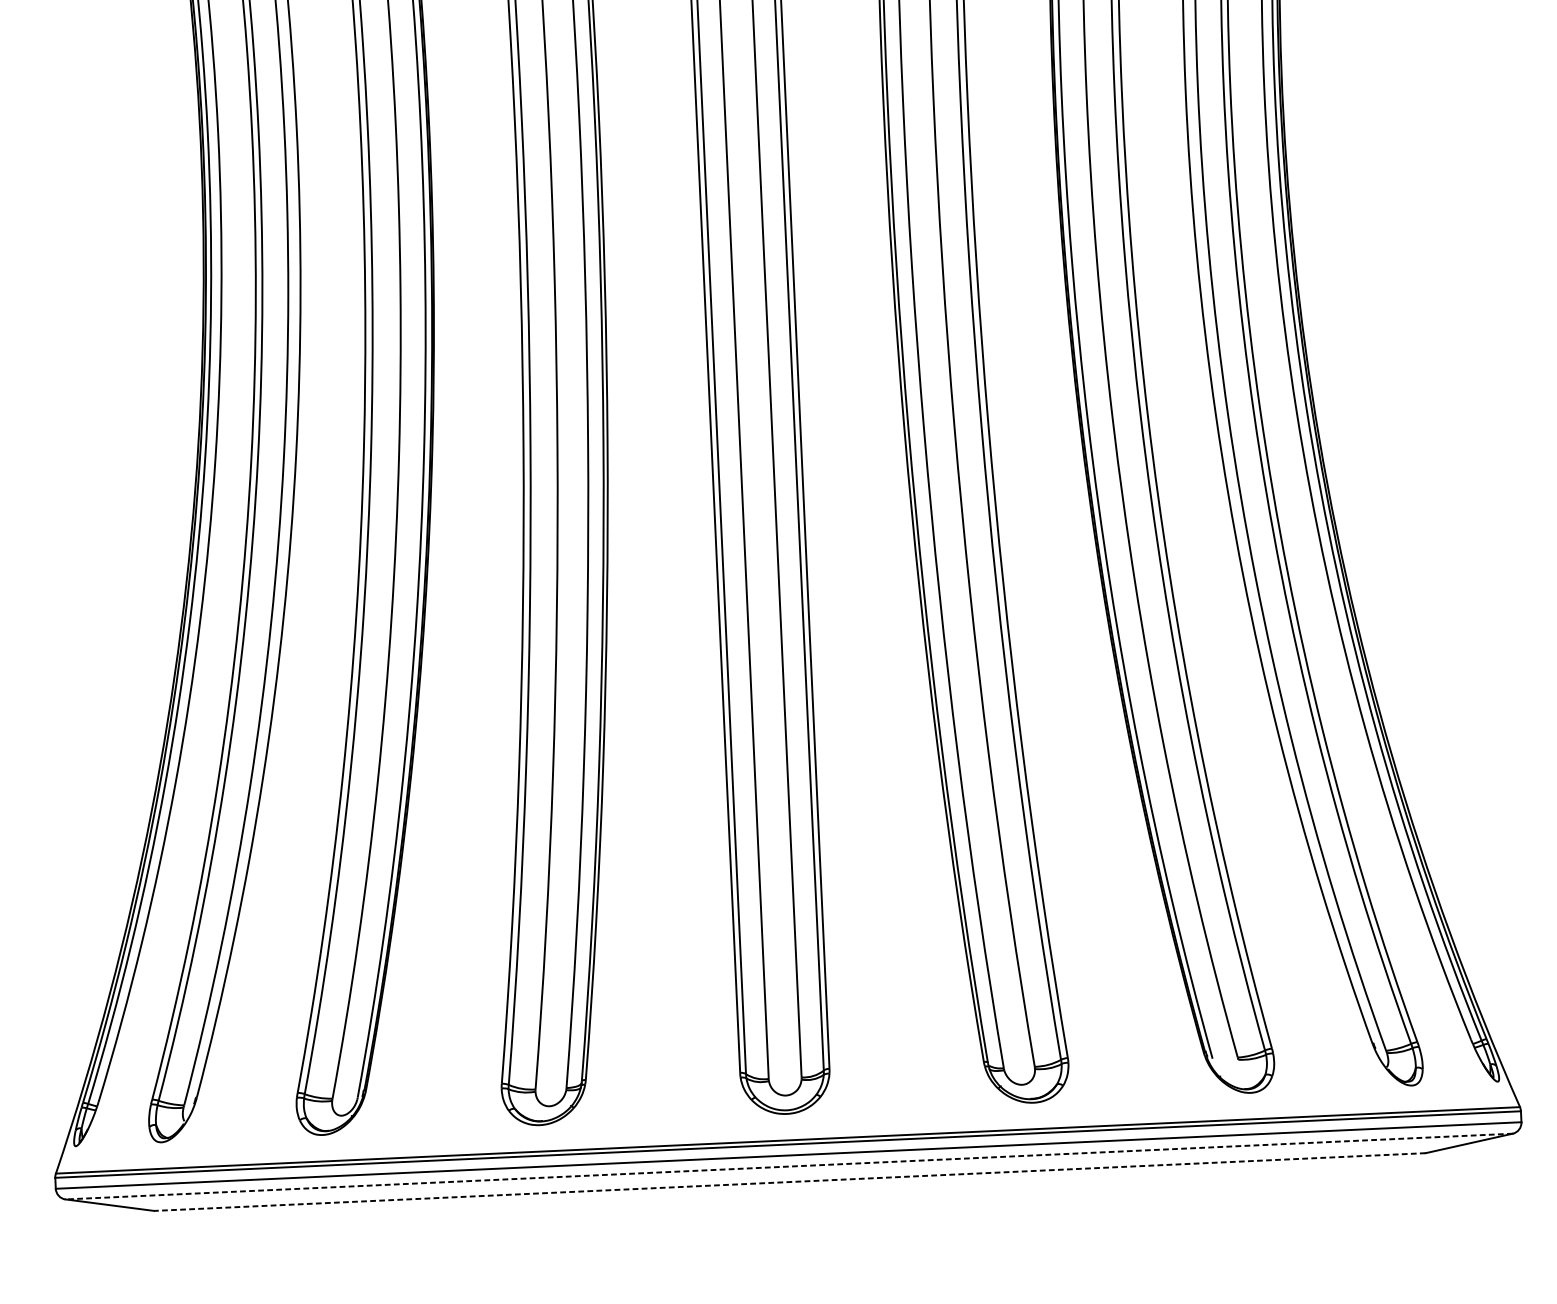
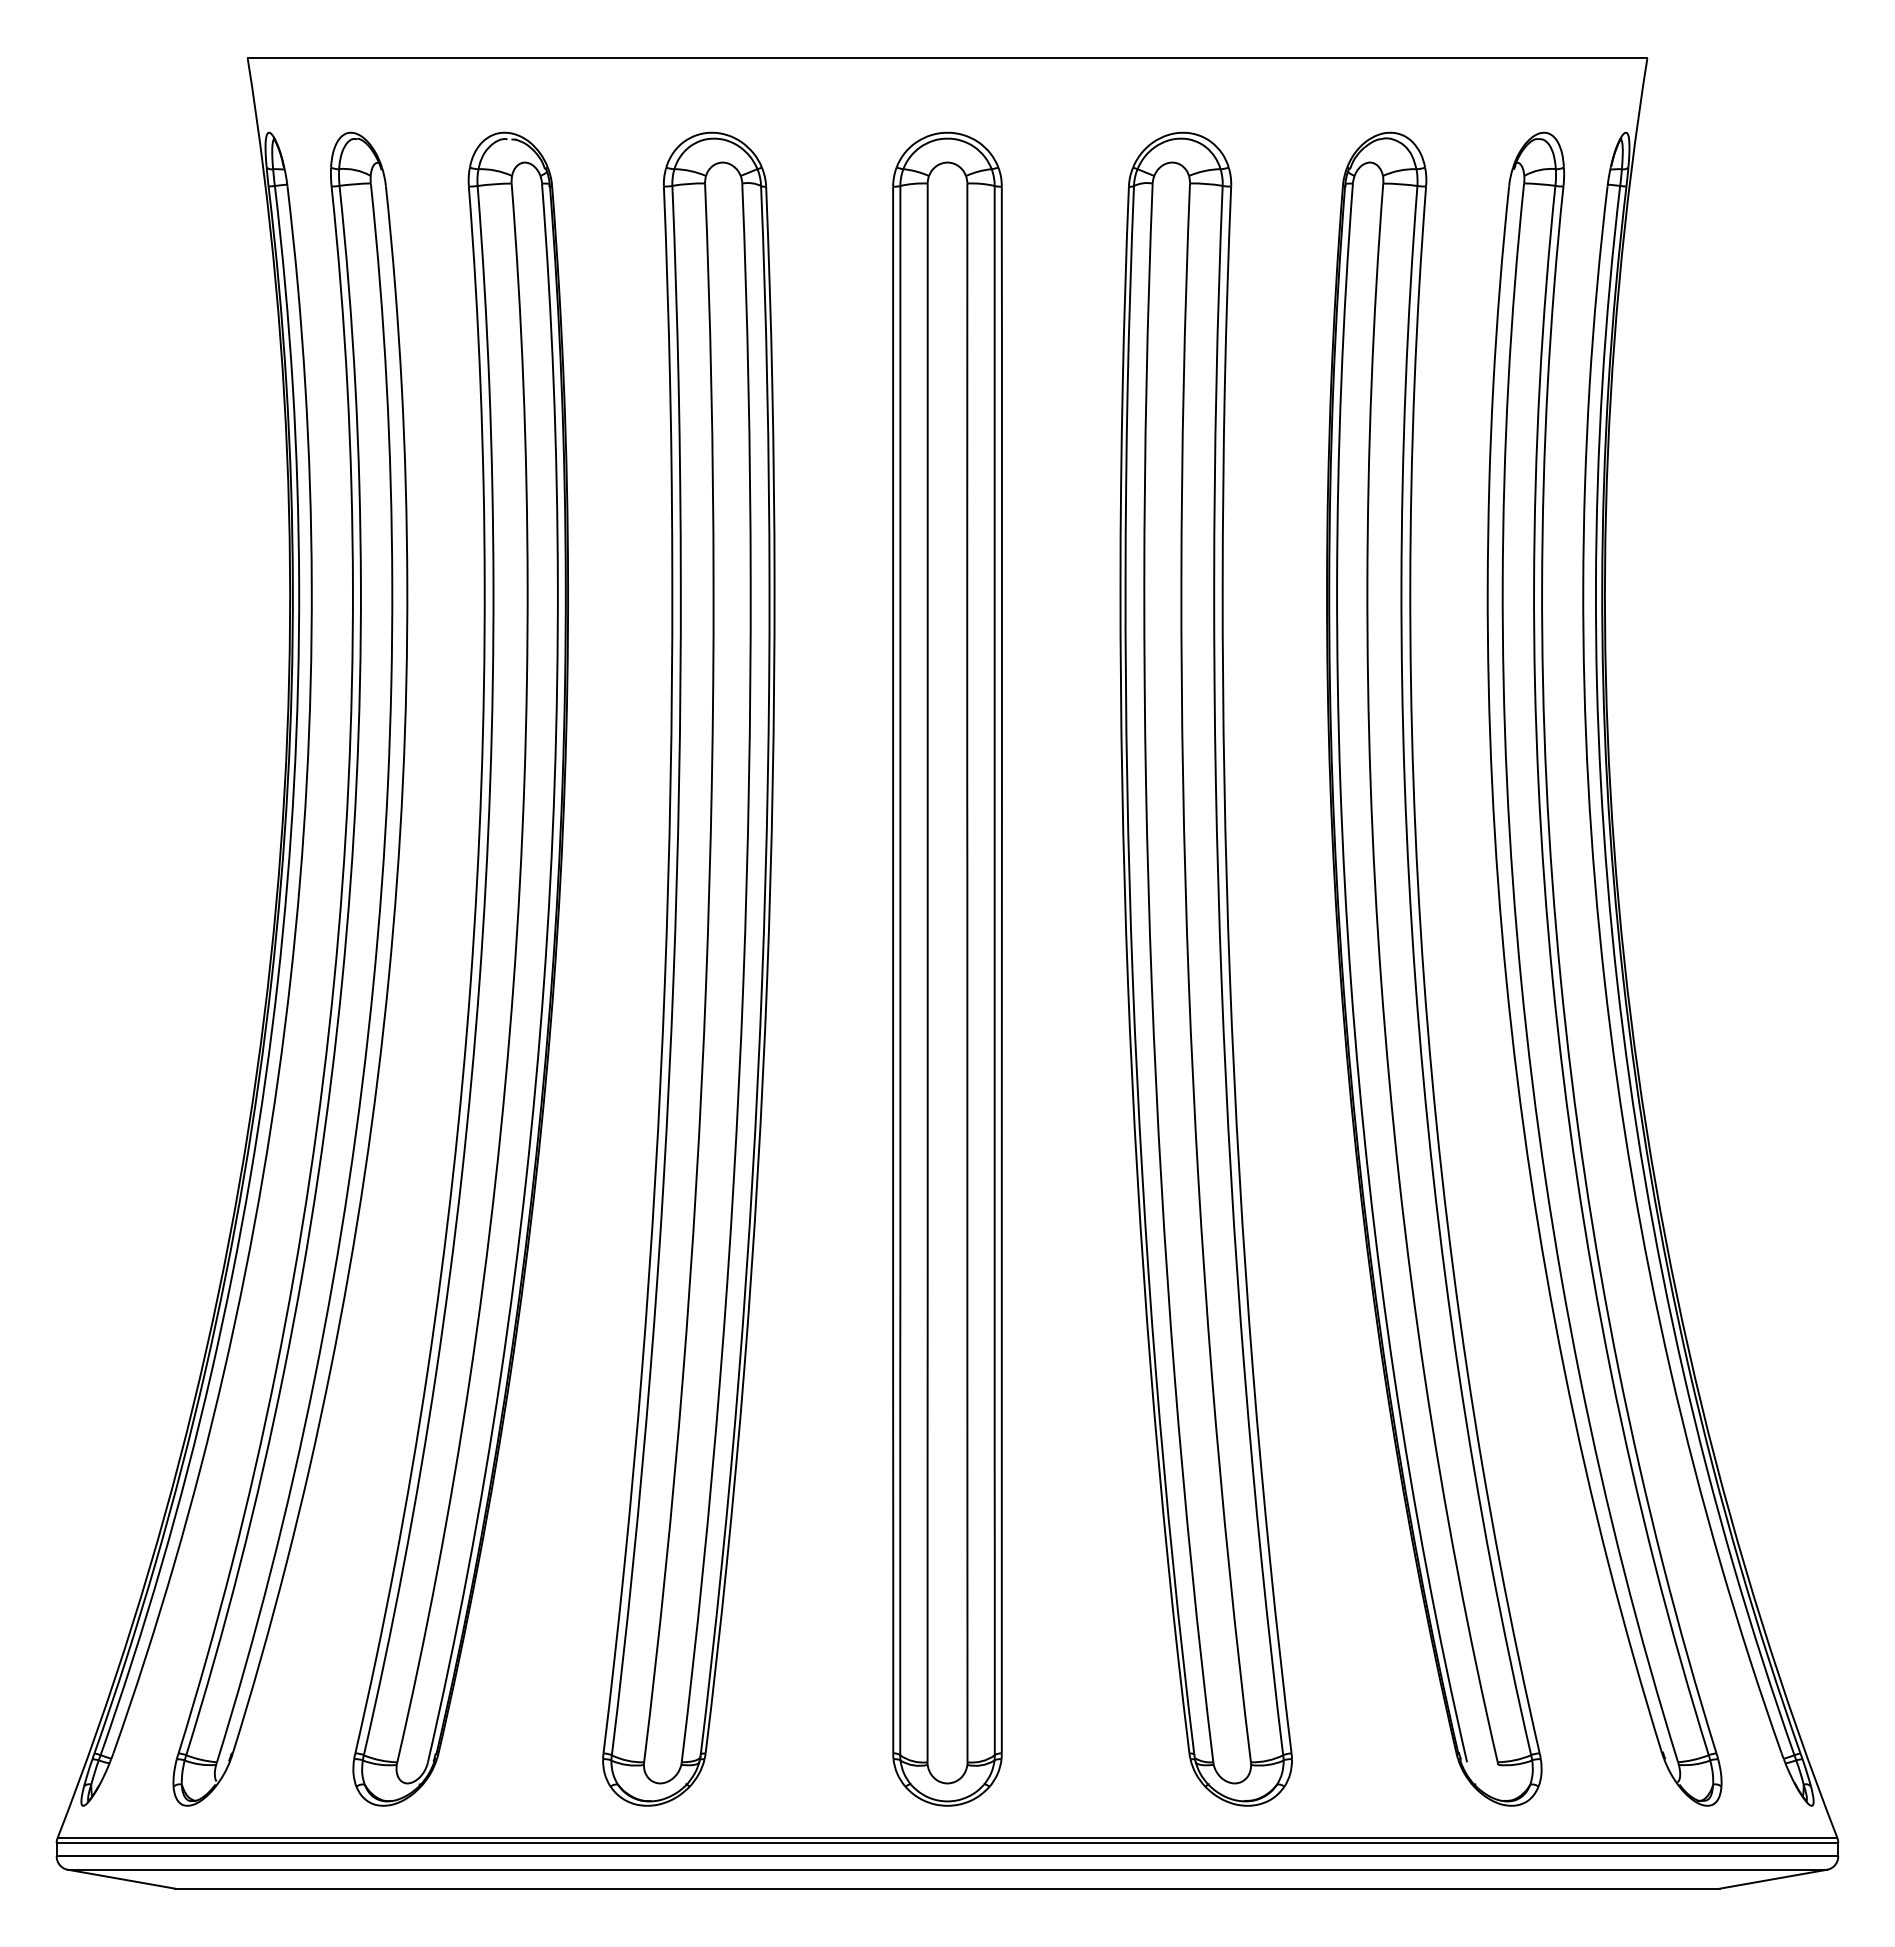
line: (789, 1166) -> (947, 1869), dashed -> solid
line: (789, 1181) -> (947, 1888), dashed -> solid

